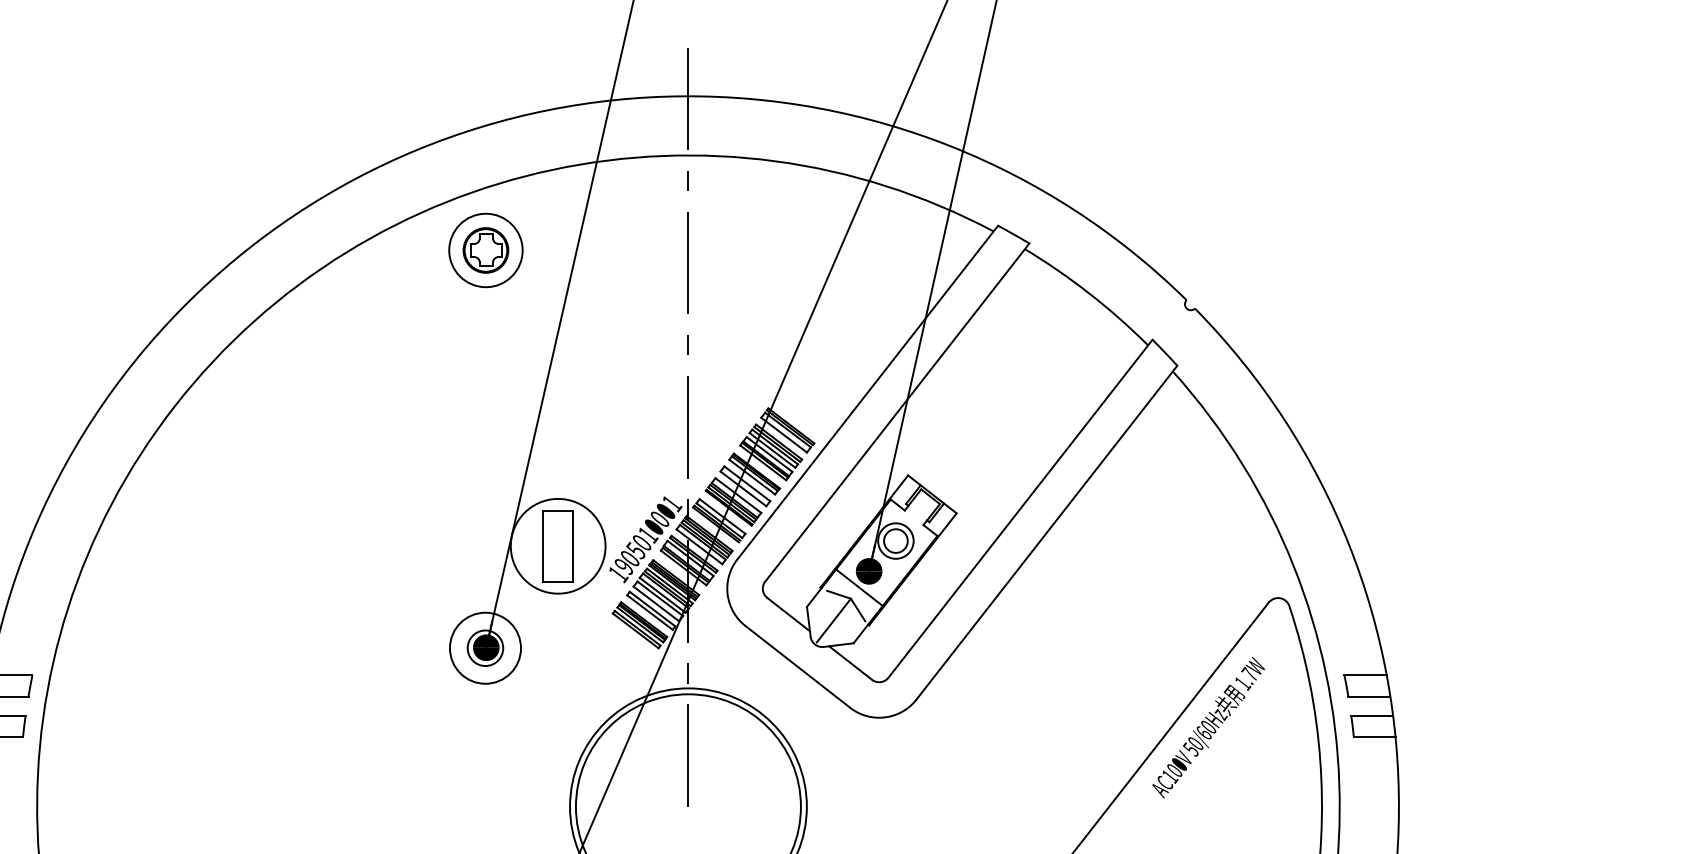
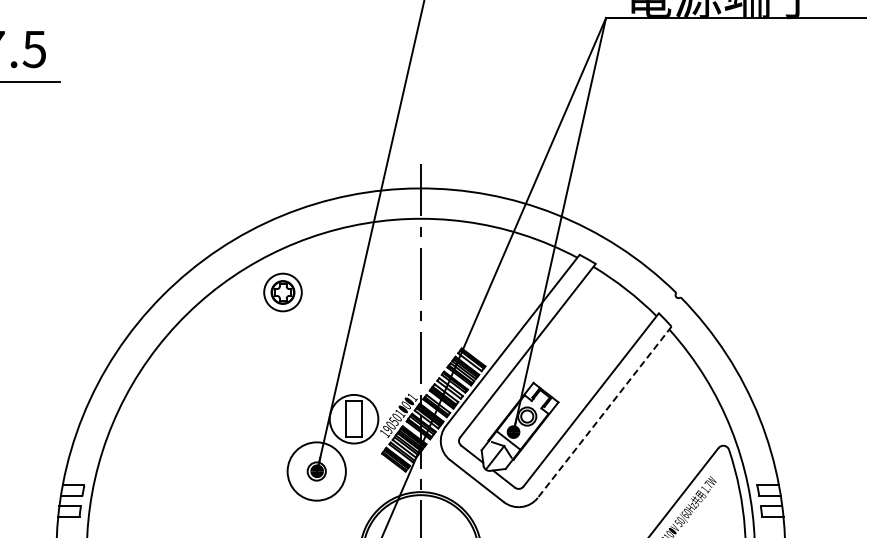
part: (484, 250) -> (282, 292), moved
line: (1046, 533) -> (604, 412), solid -> dashed
circle: (484, 648) -> (316, 471), size x1.6

